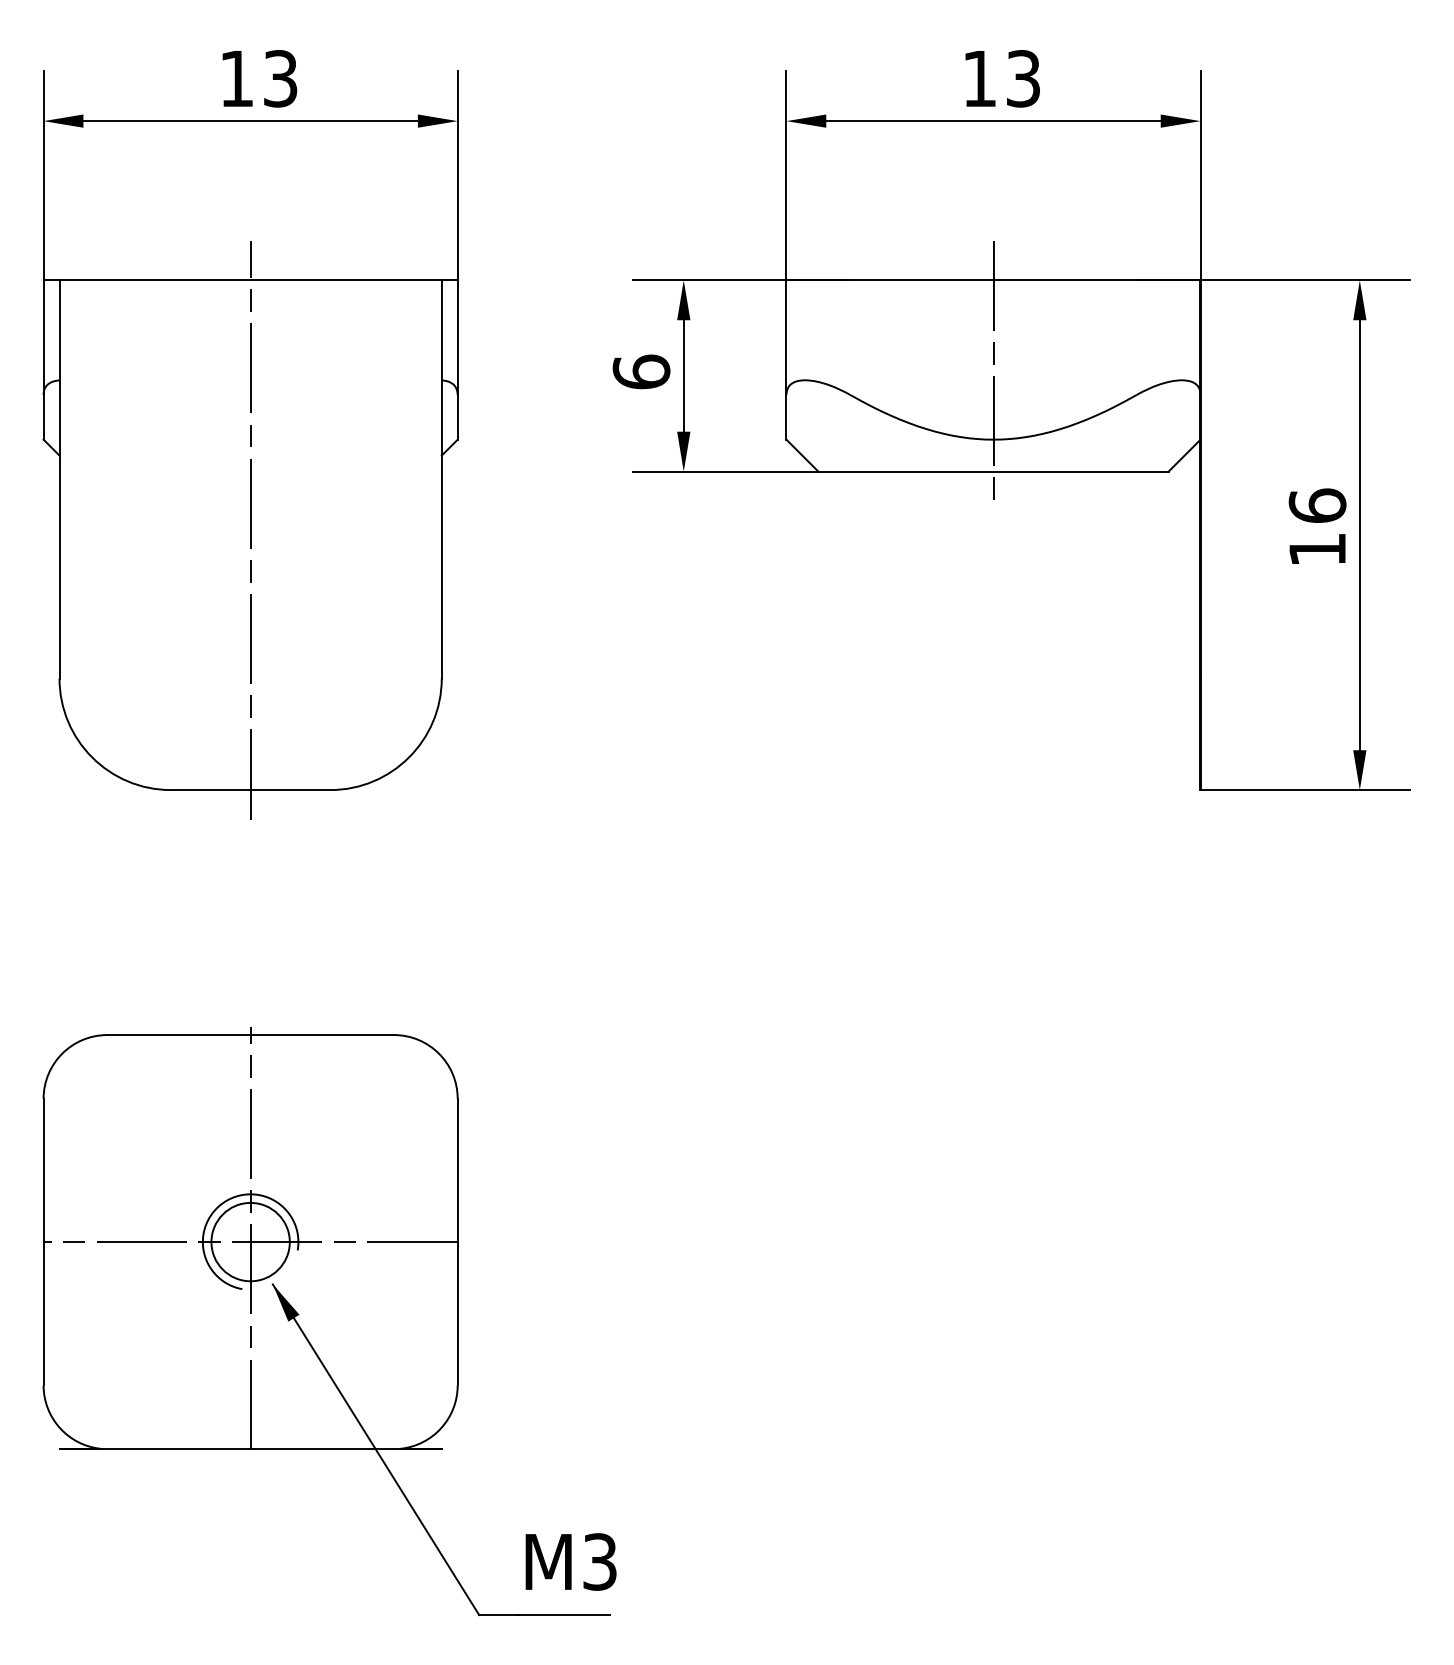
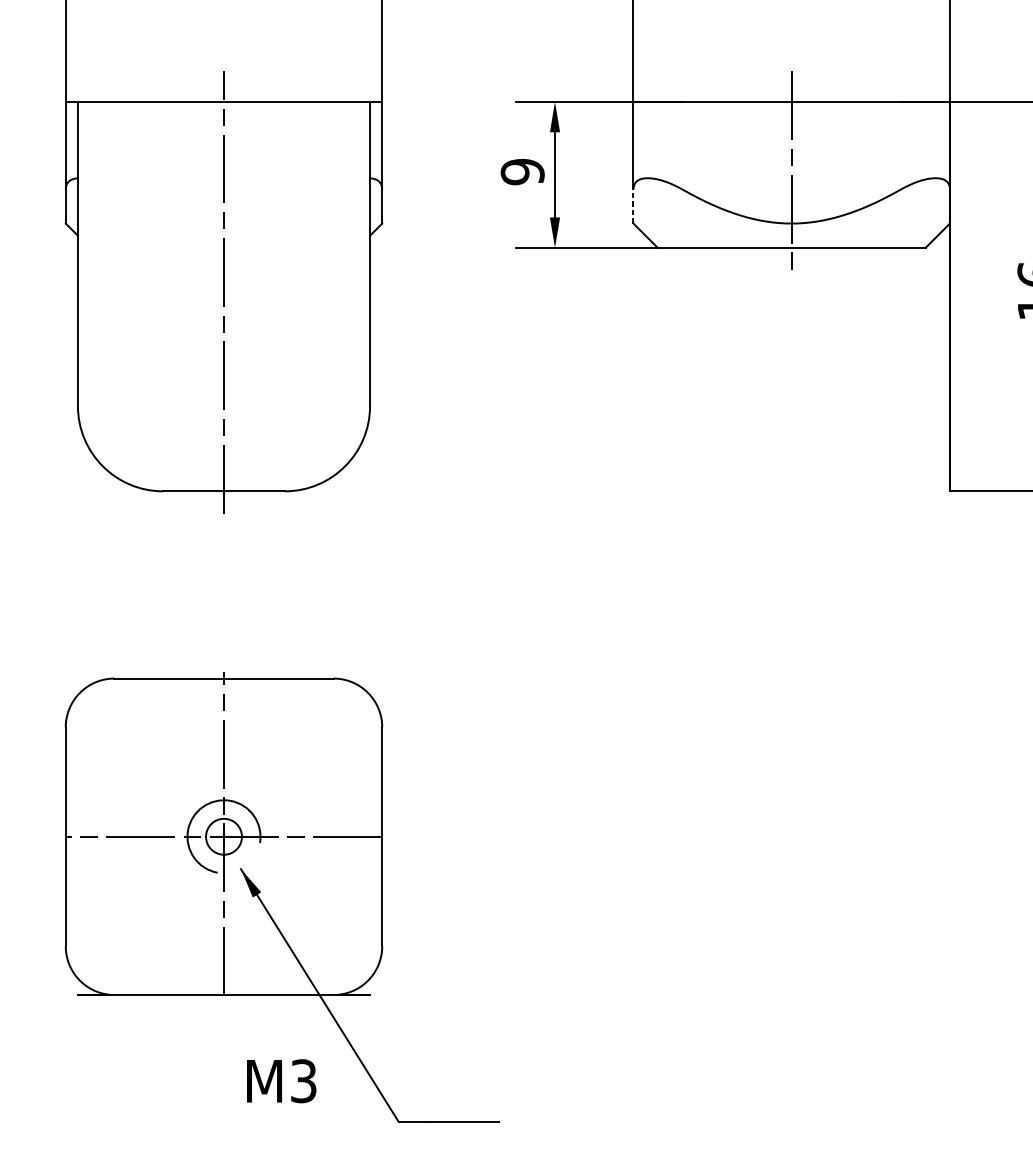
text: (641, 371) -> (522, 171), 6 -> 9
line: (786, 416) -> (633, 205), solid -> dashed
circle: (250, 1241) -> (223, 836), size x0.6
text: (570, 1561) -> (281, 1080), moved

